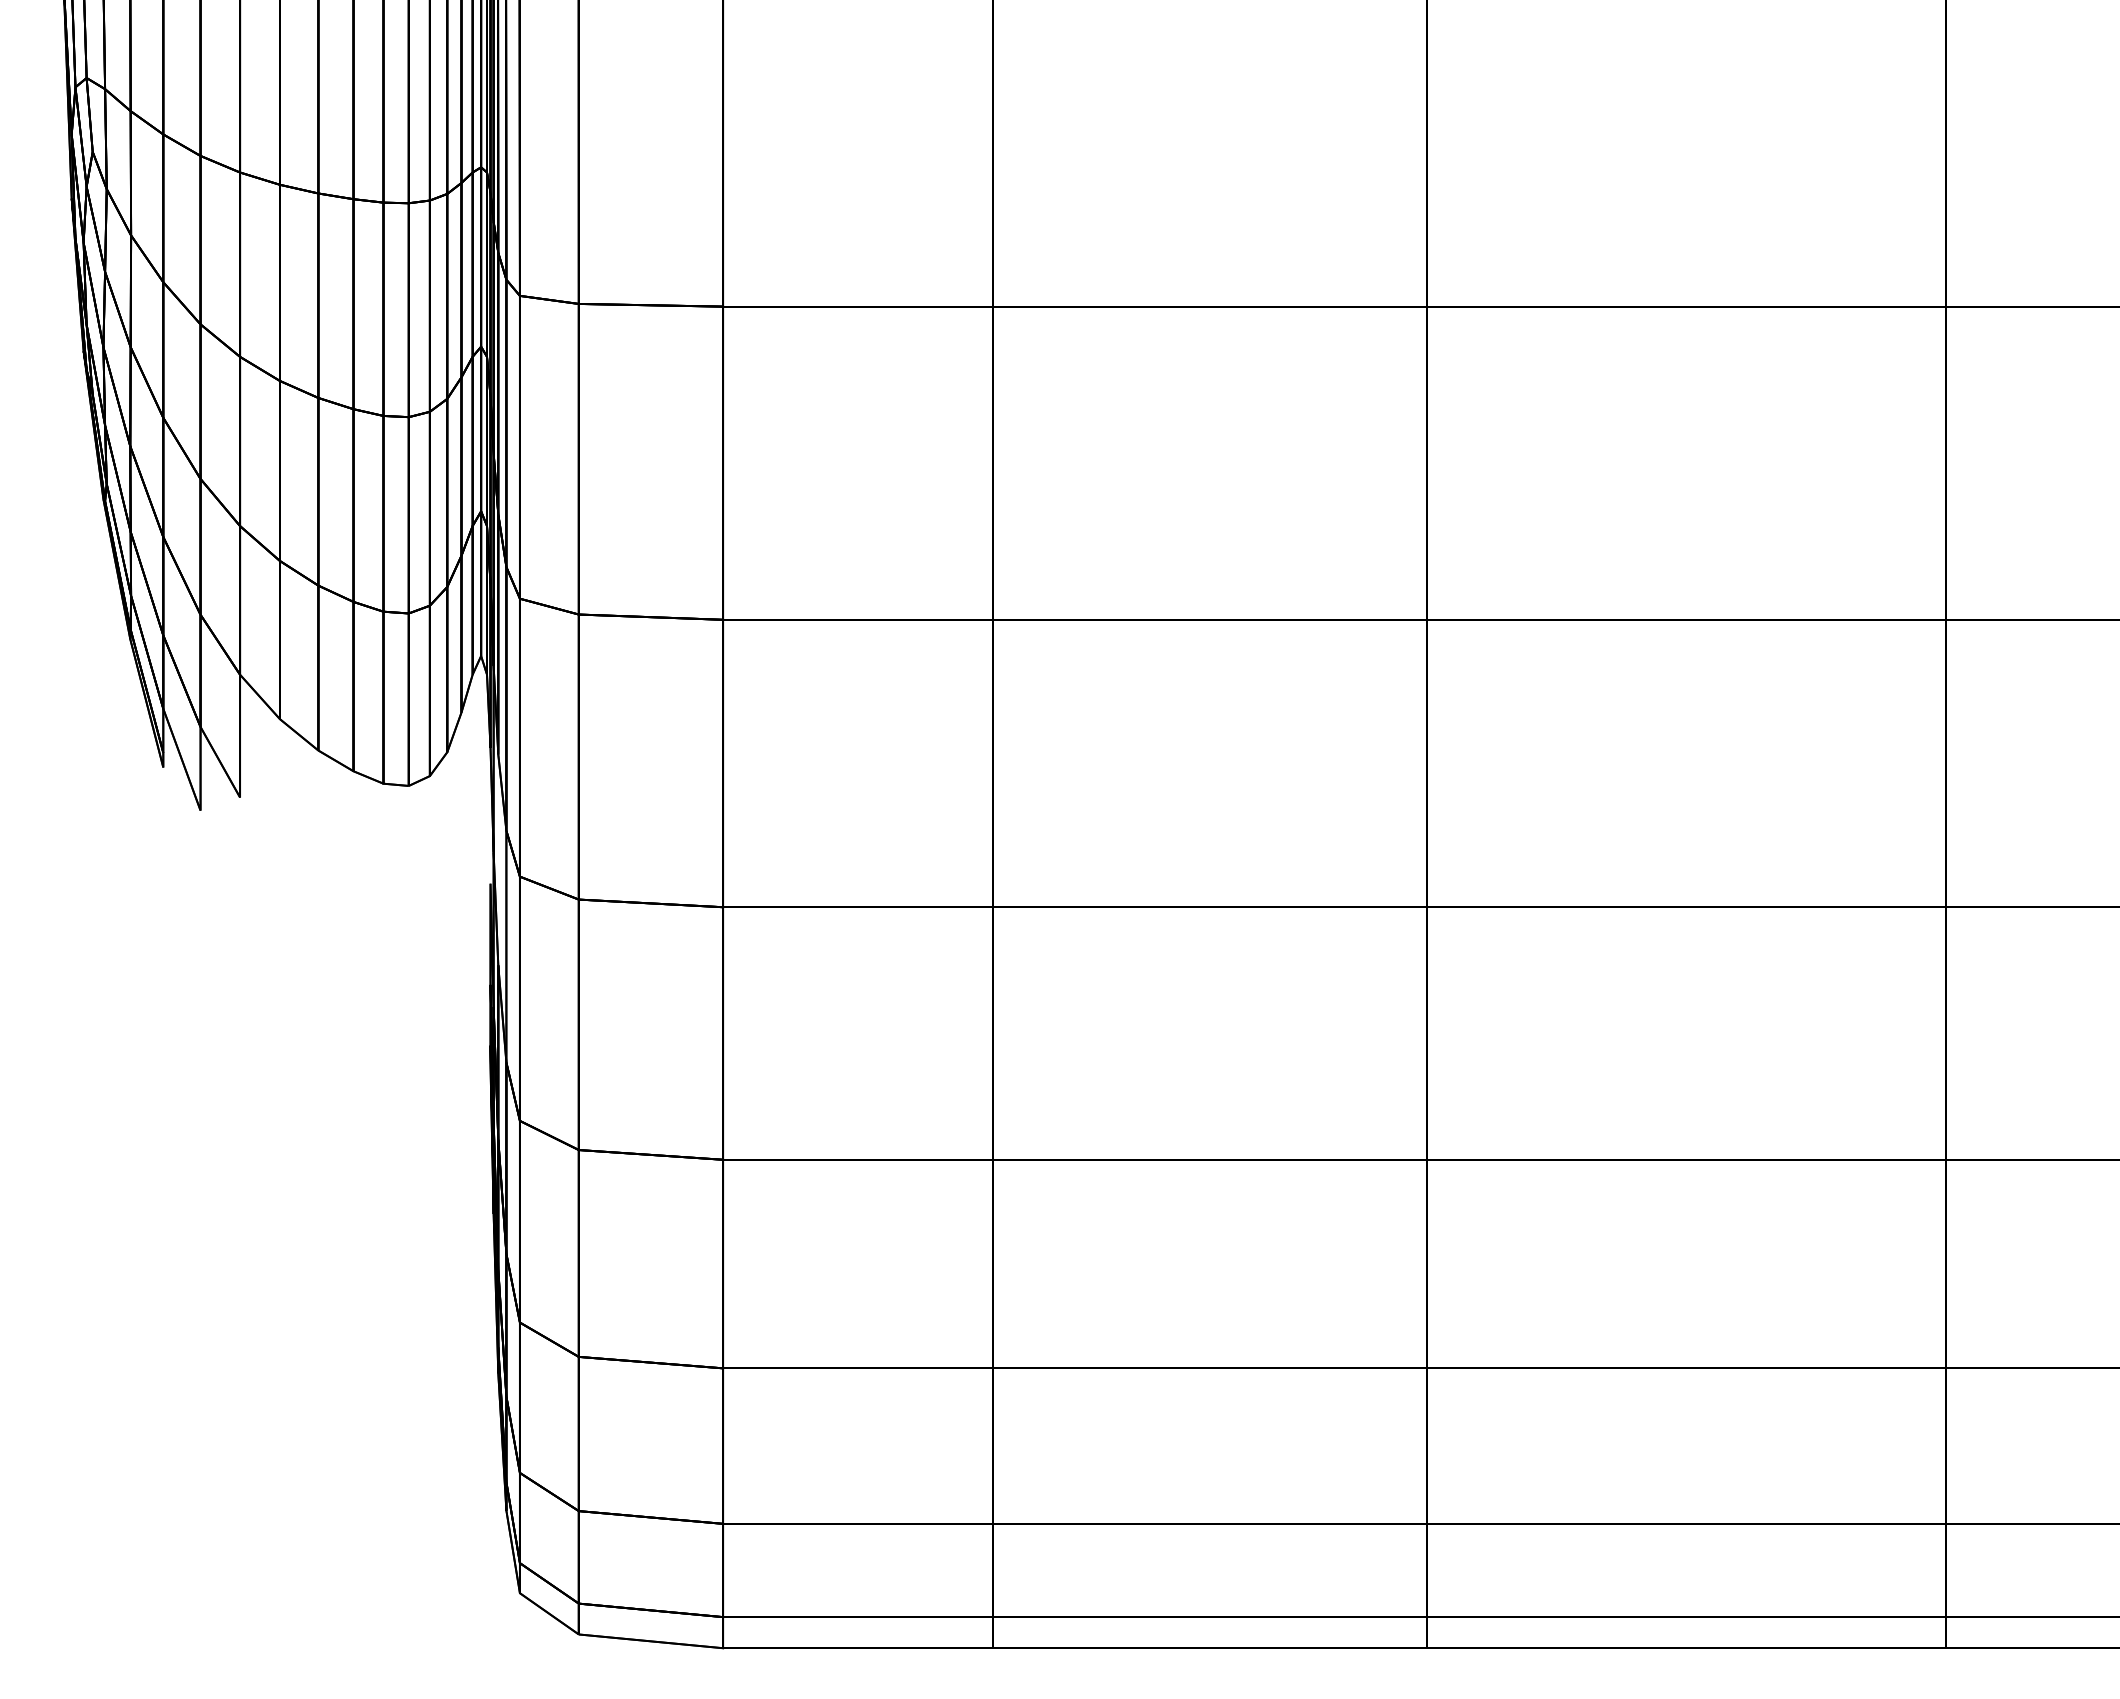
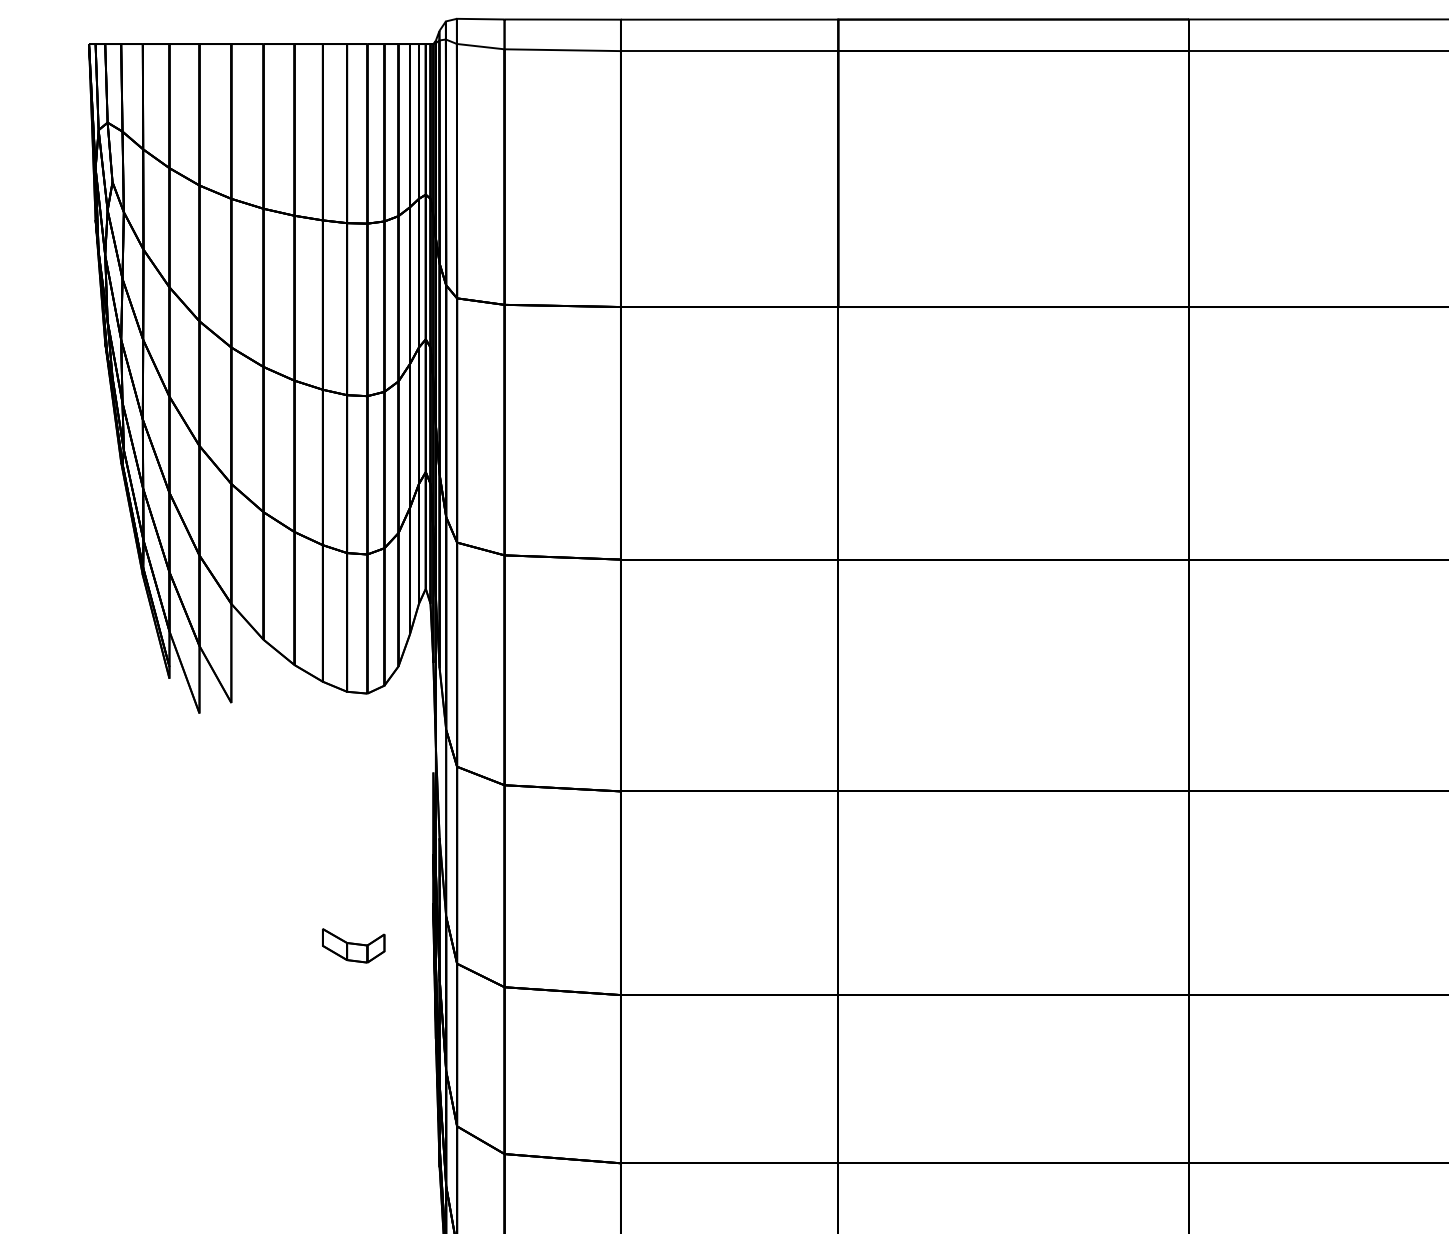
part: (391, 1098) -> (353, 945), added

